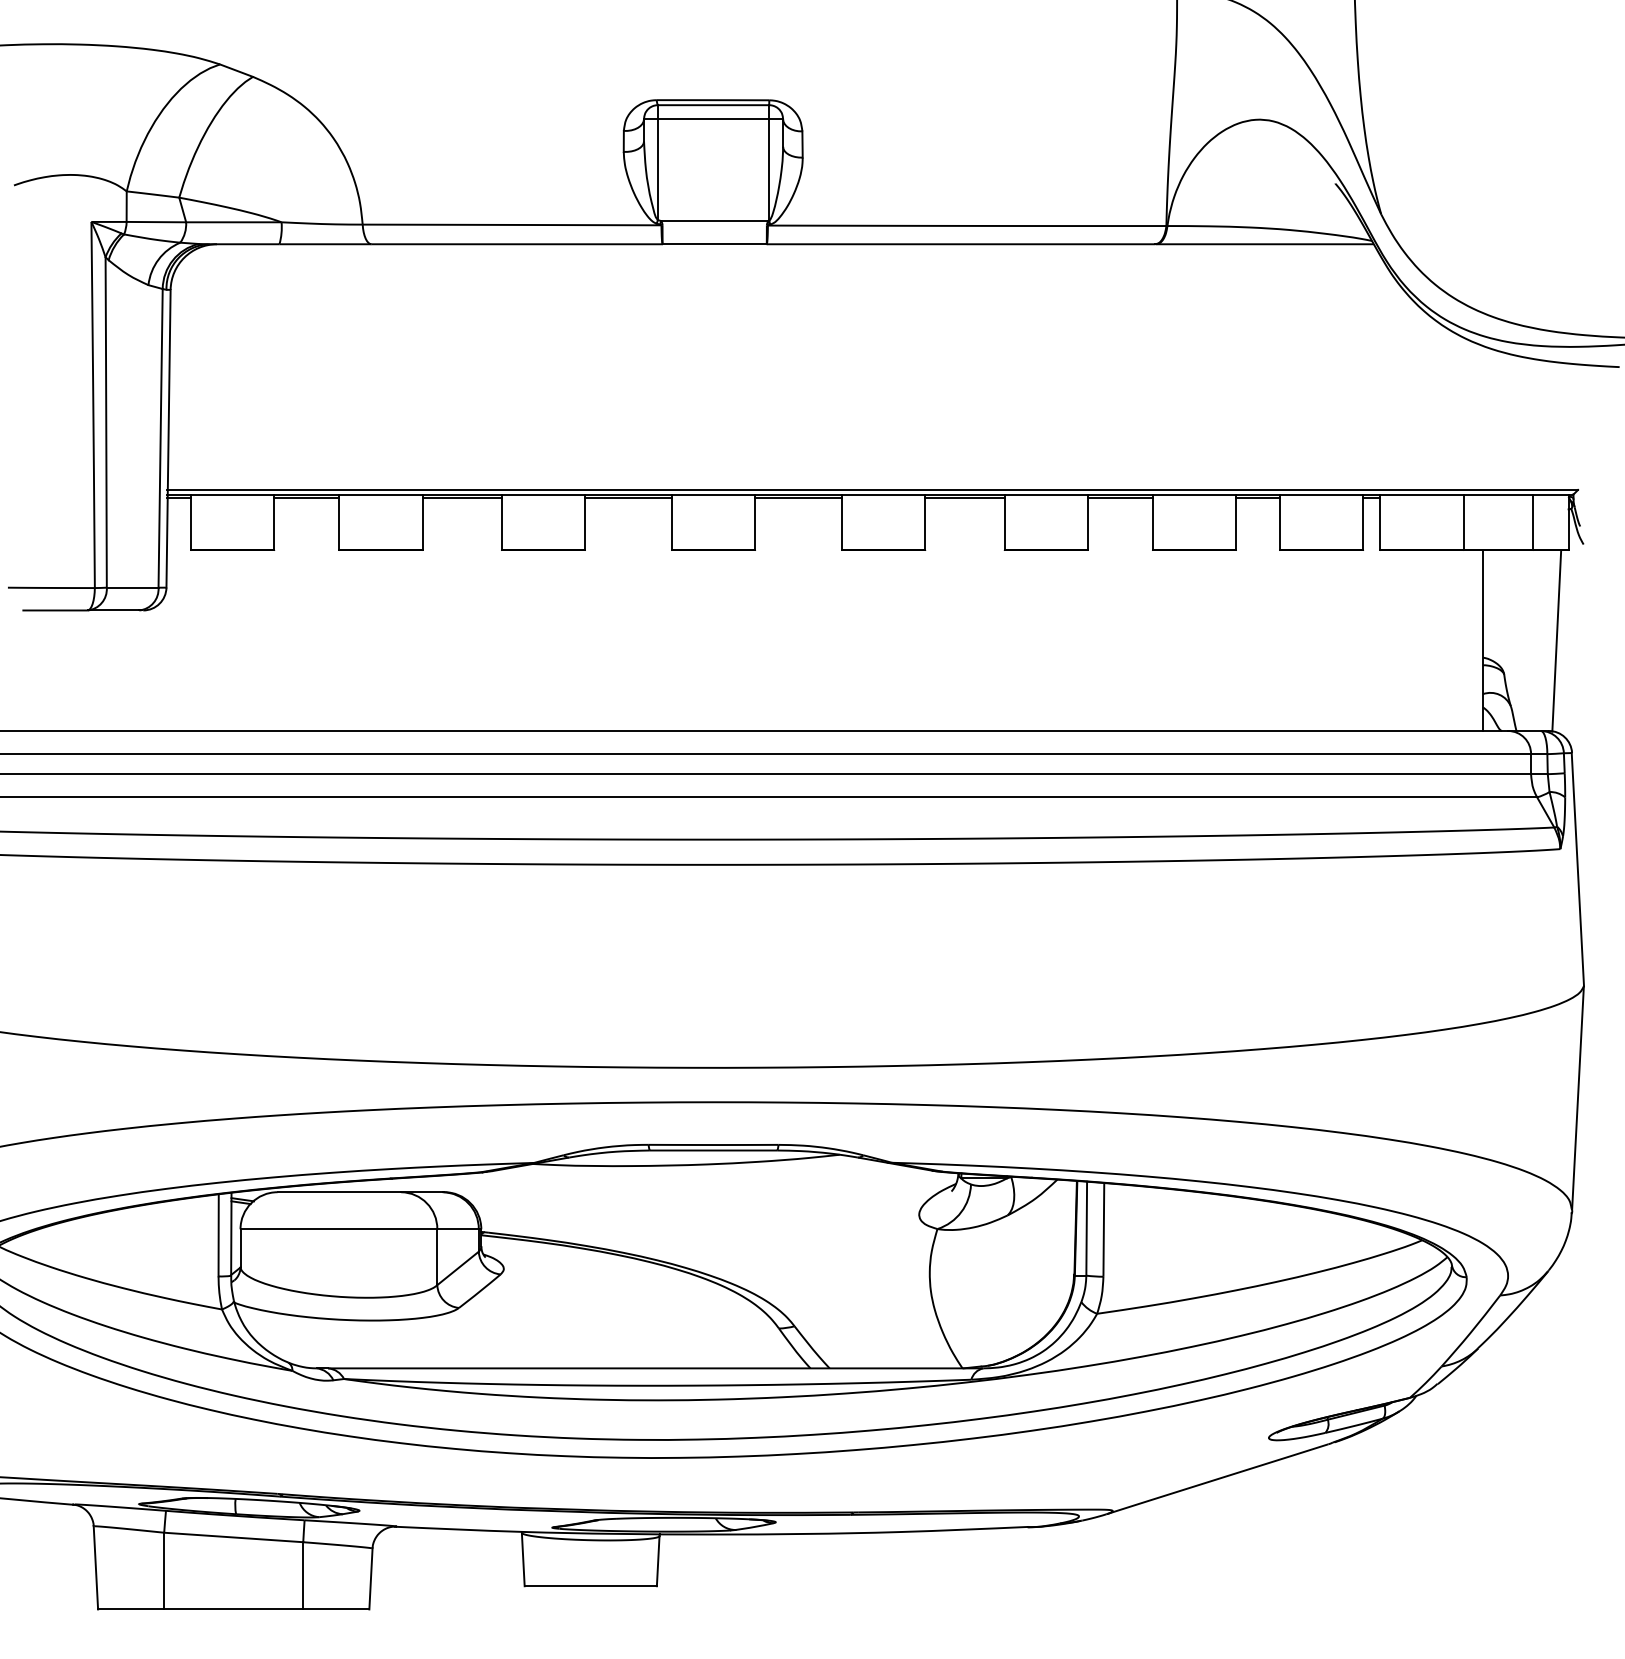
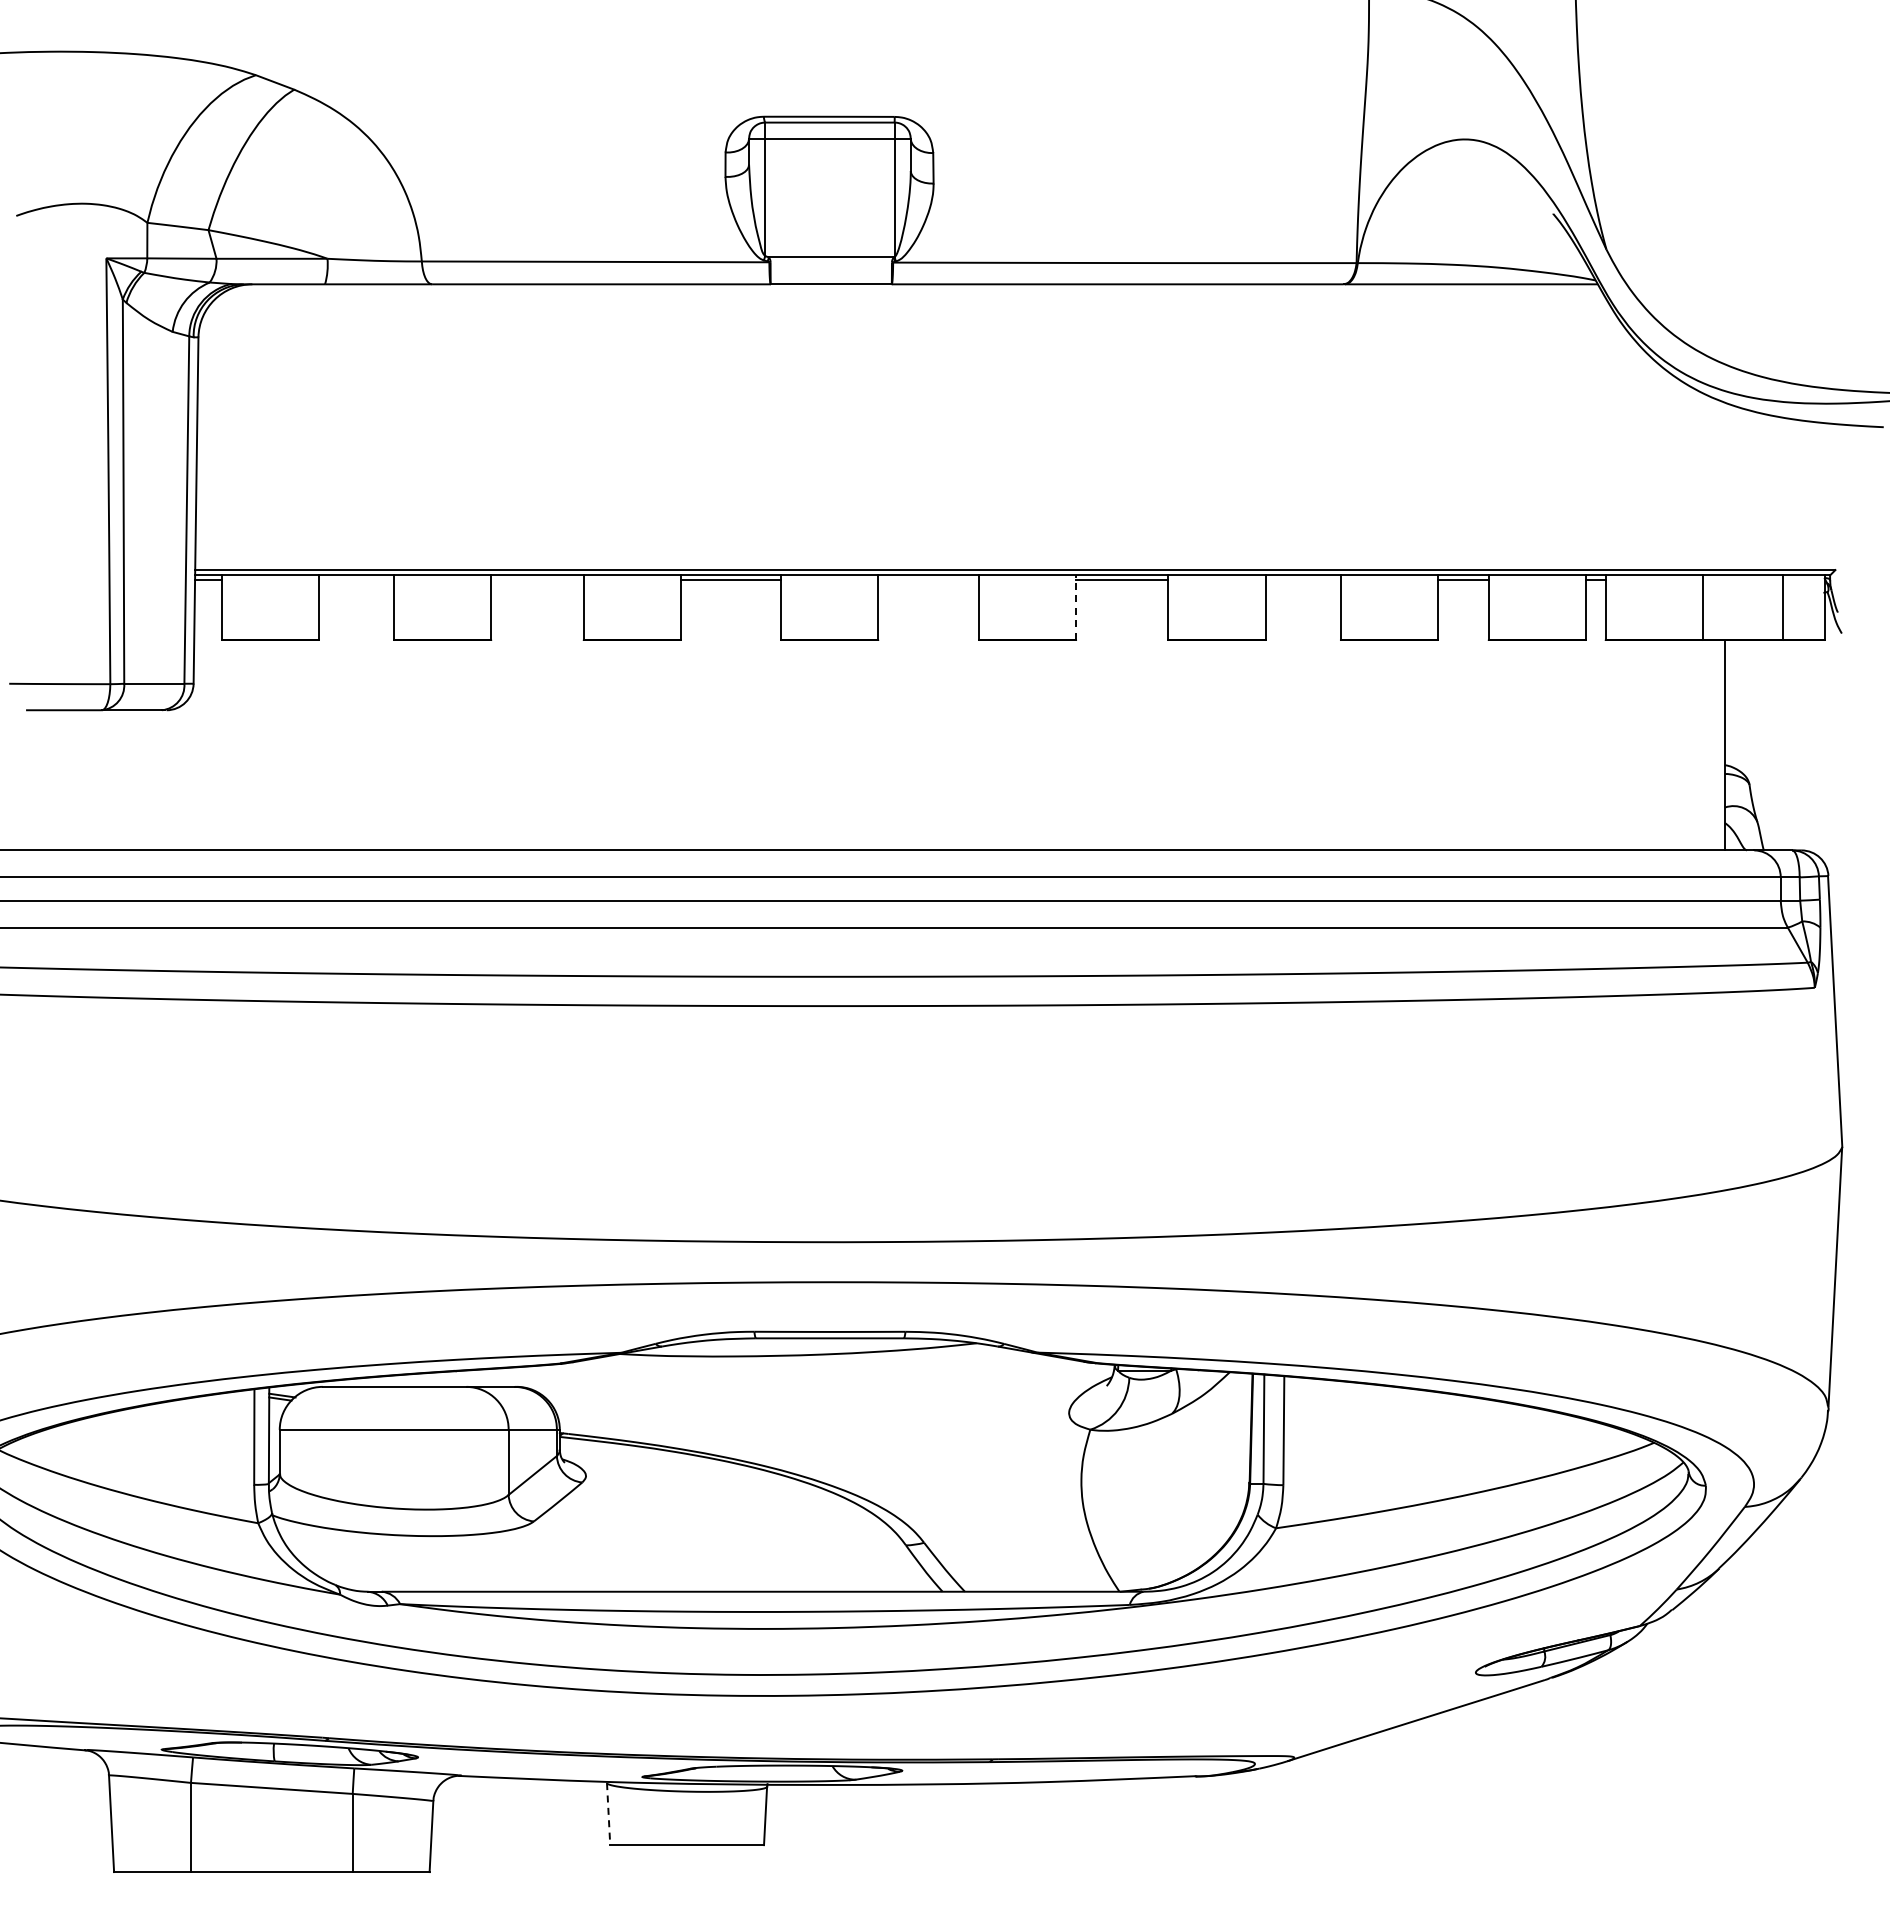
line: (306, 498) -> (356, 579), removed
line: (462, 498) -> (537, 579), removed
line: (798, 498) -> (928, 579), removed
line: (1119, 498) -> (1302, 579), removed
line: (925, 522) -> (1076, 607), solid -> dashed
line: (1556, 640) -> (1810, 745), removed
line: (523, 1559) -> (608, 1814), solid -> dashed

